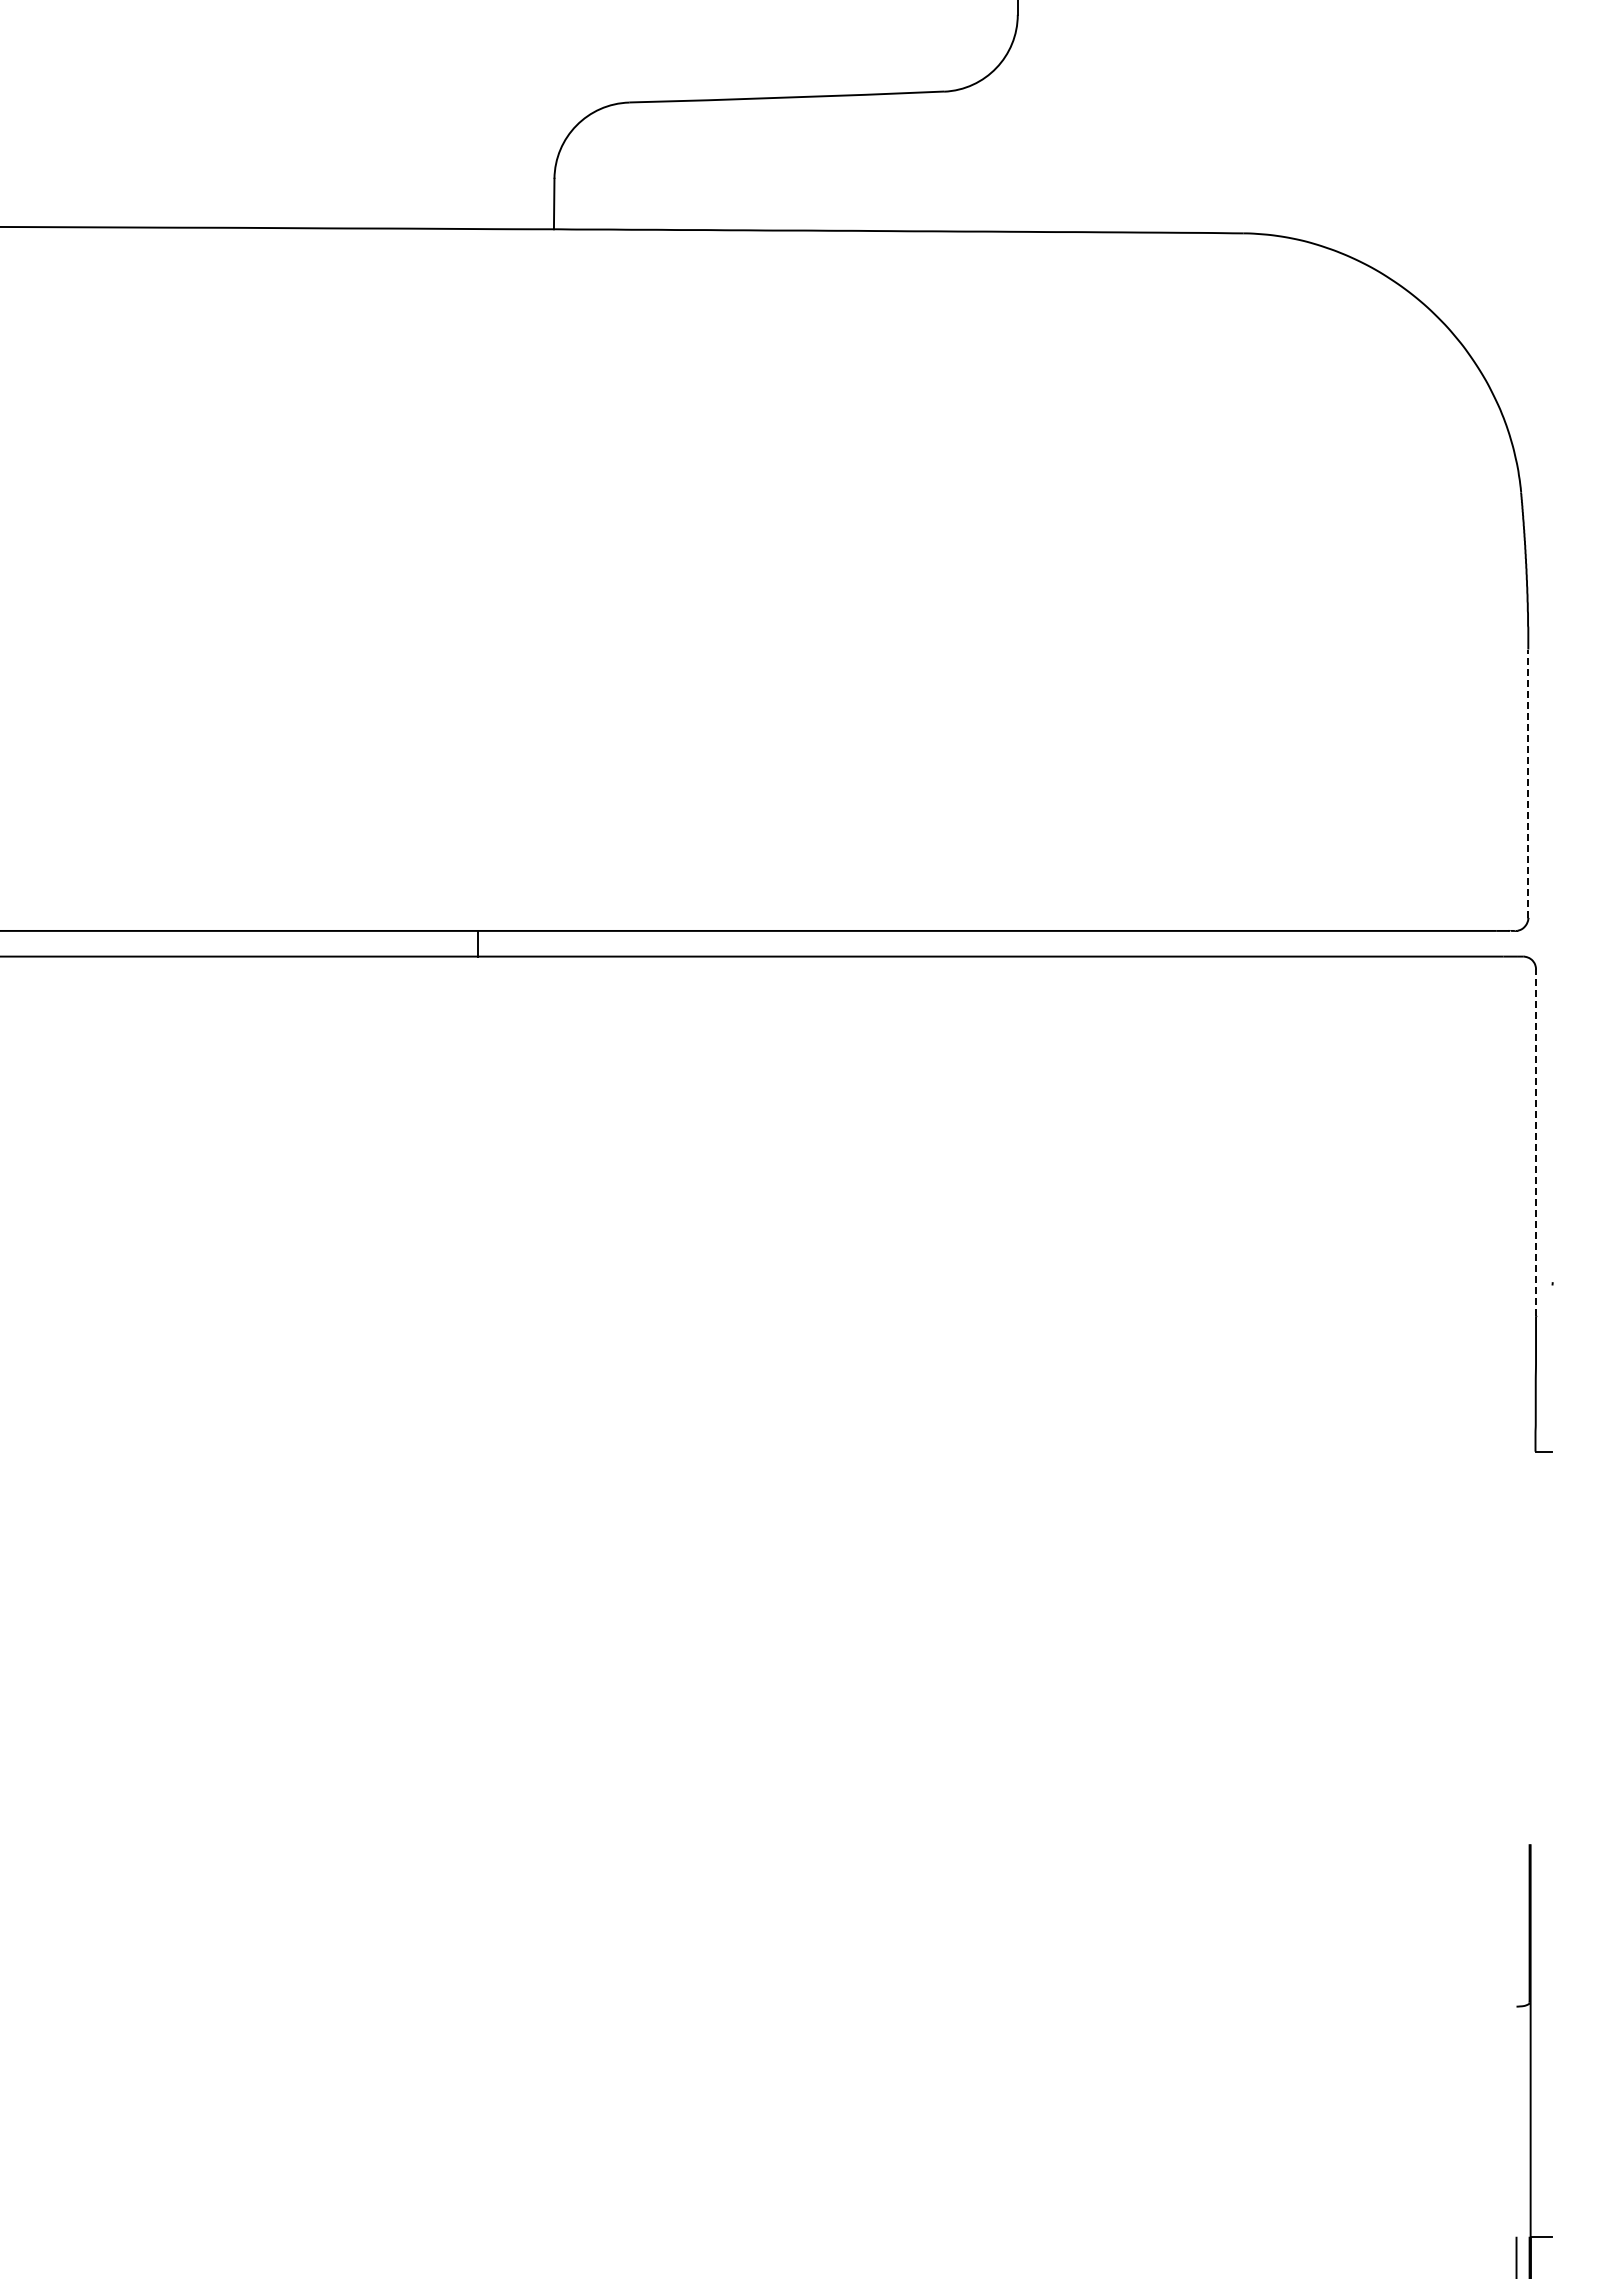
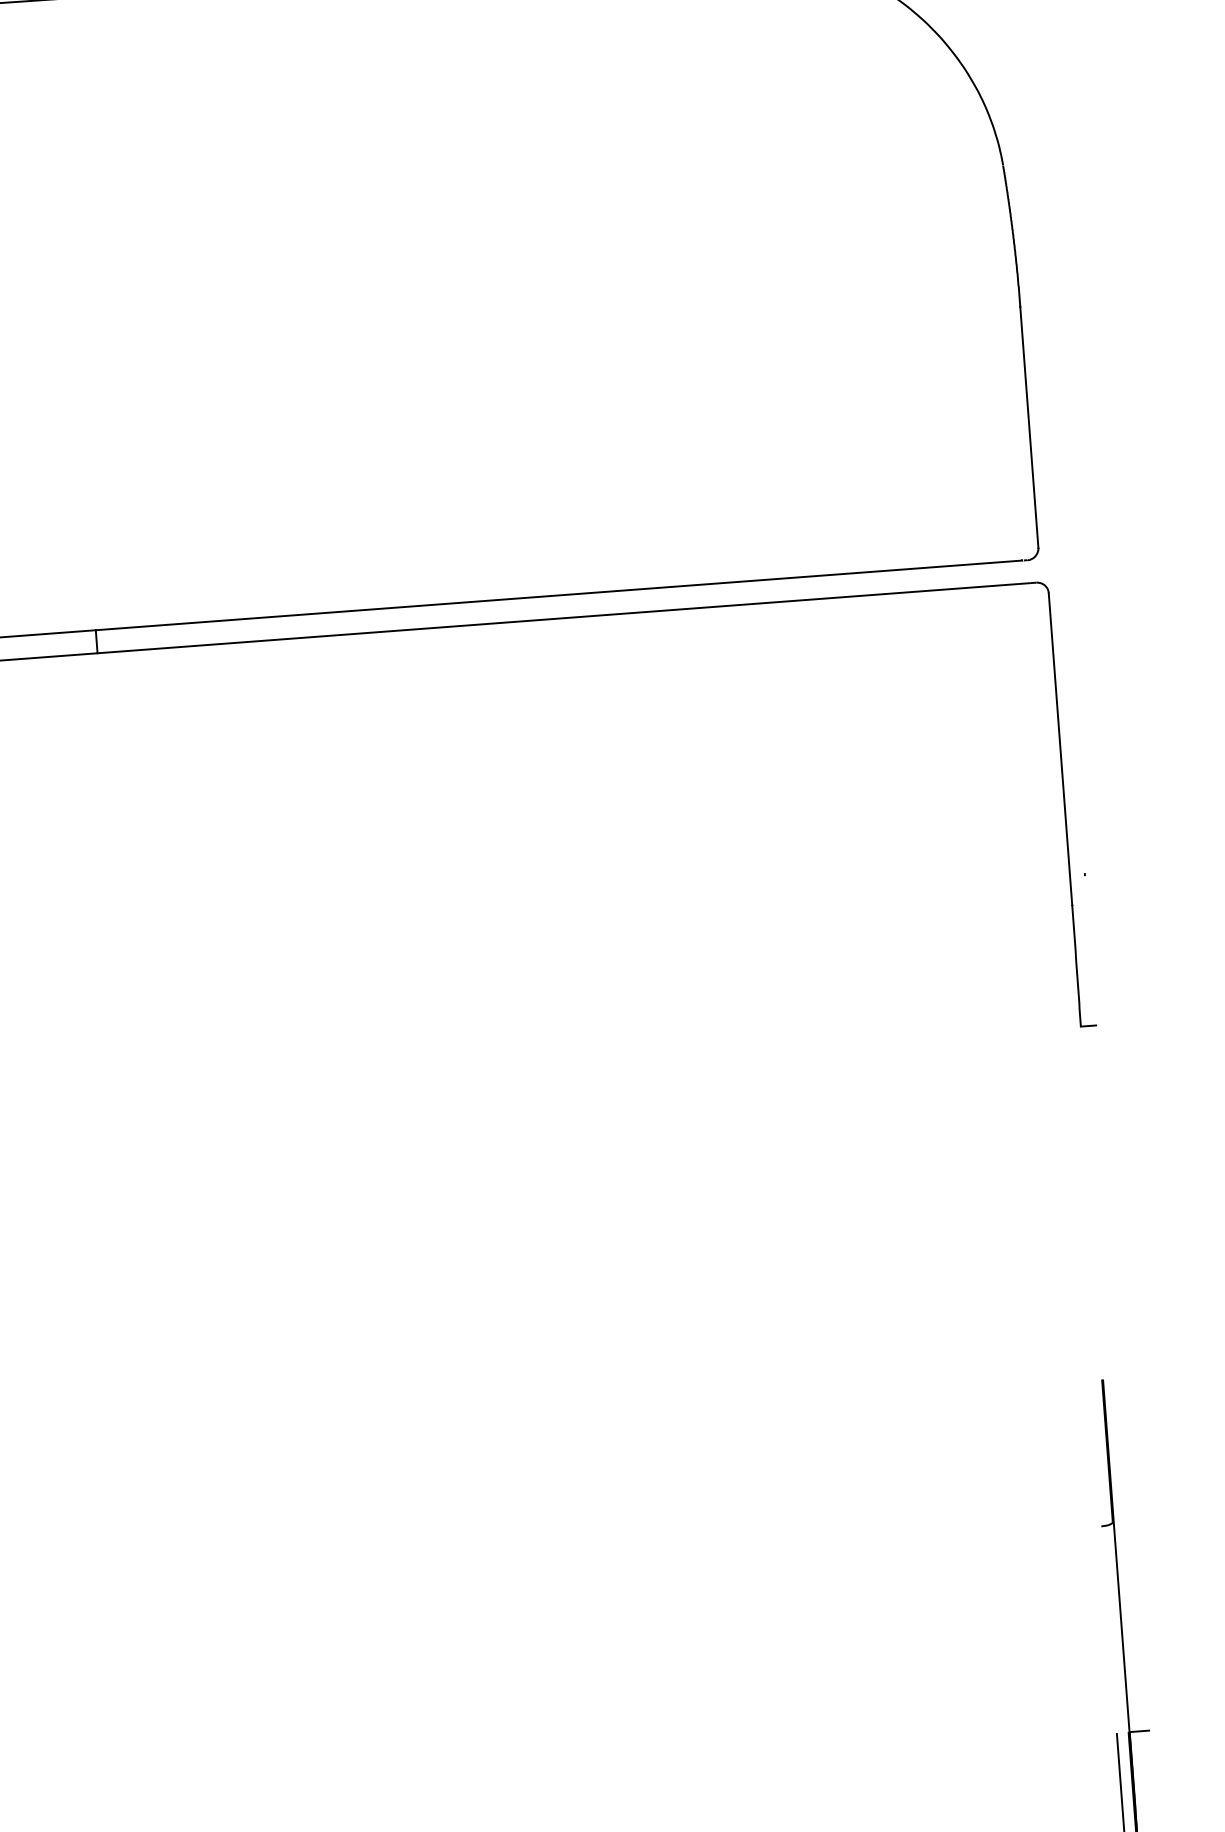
line: (1528, 783) -> (1029, 426), dashed -> solid
line: (1536, 1142) -> (1060, 748), dashed -> solid

